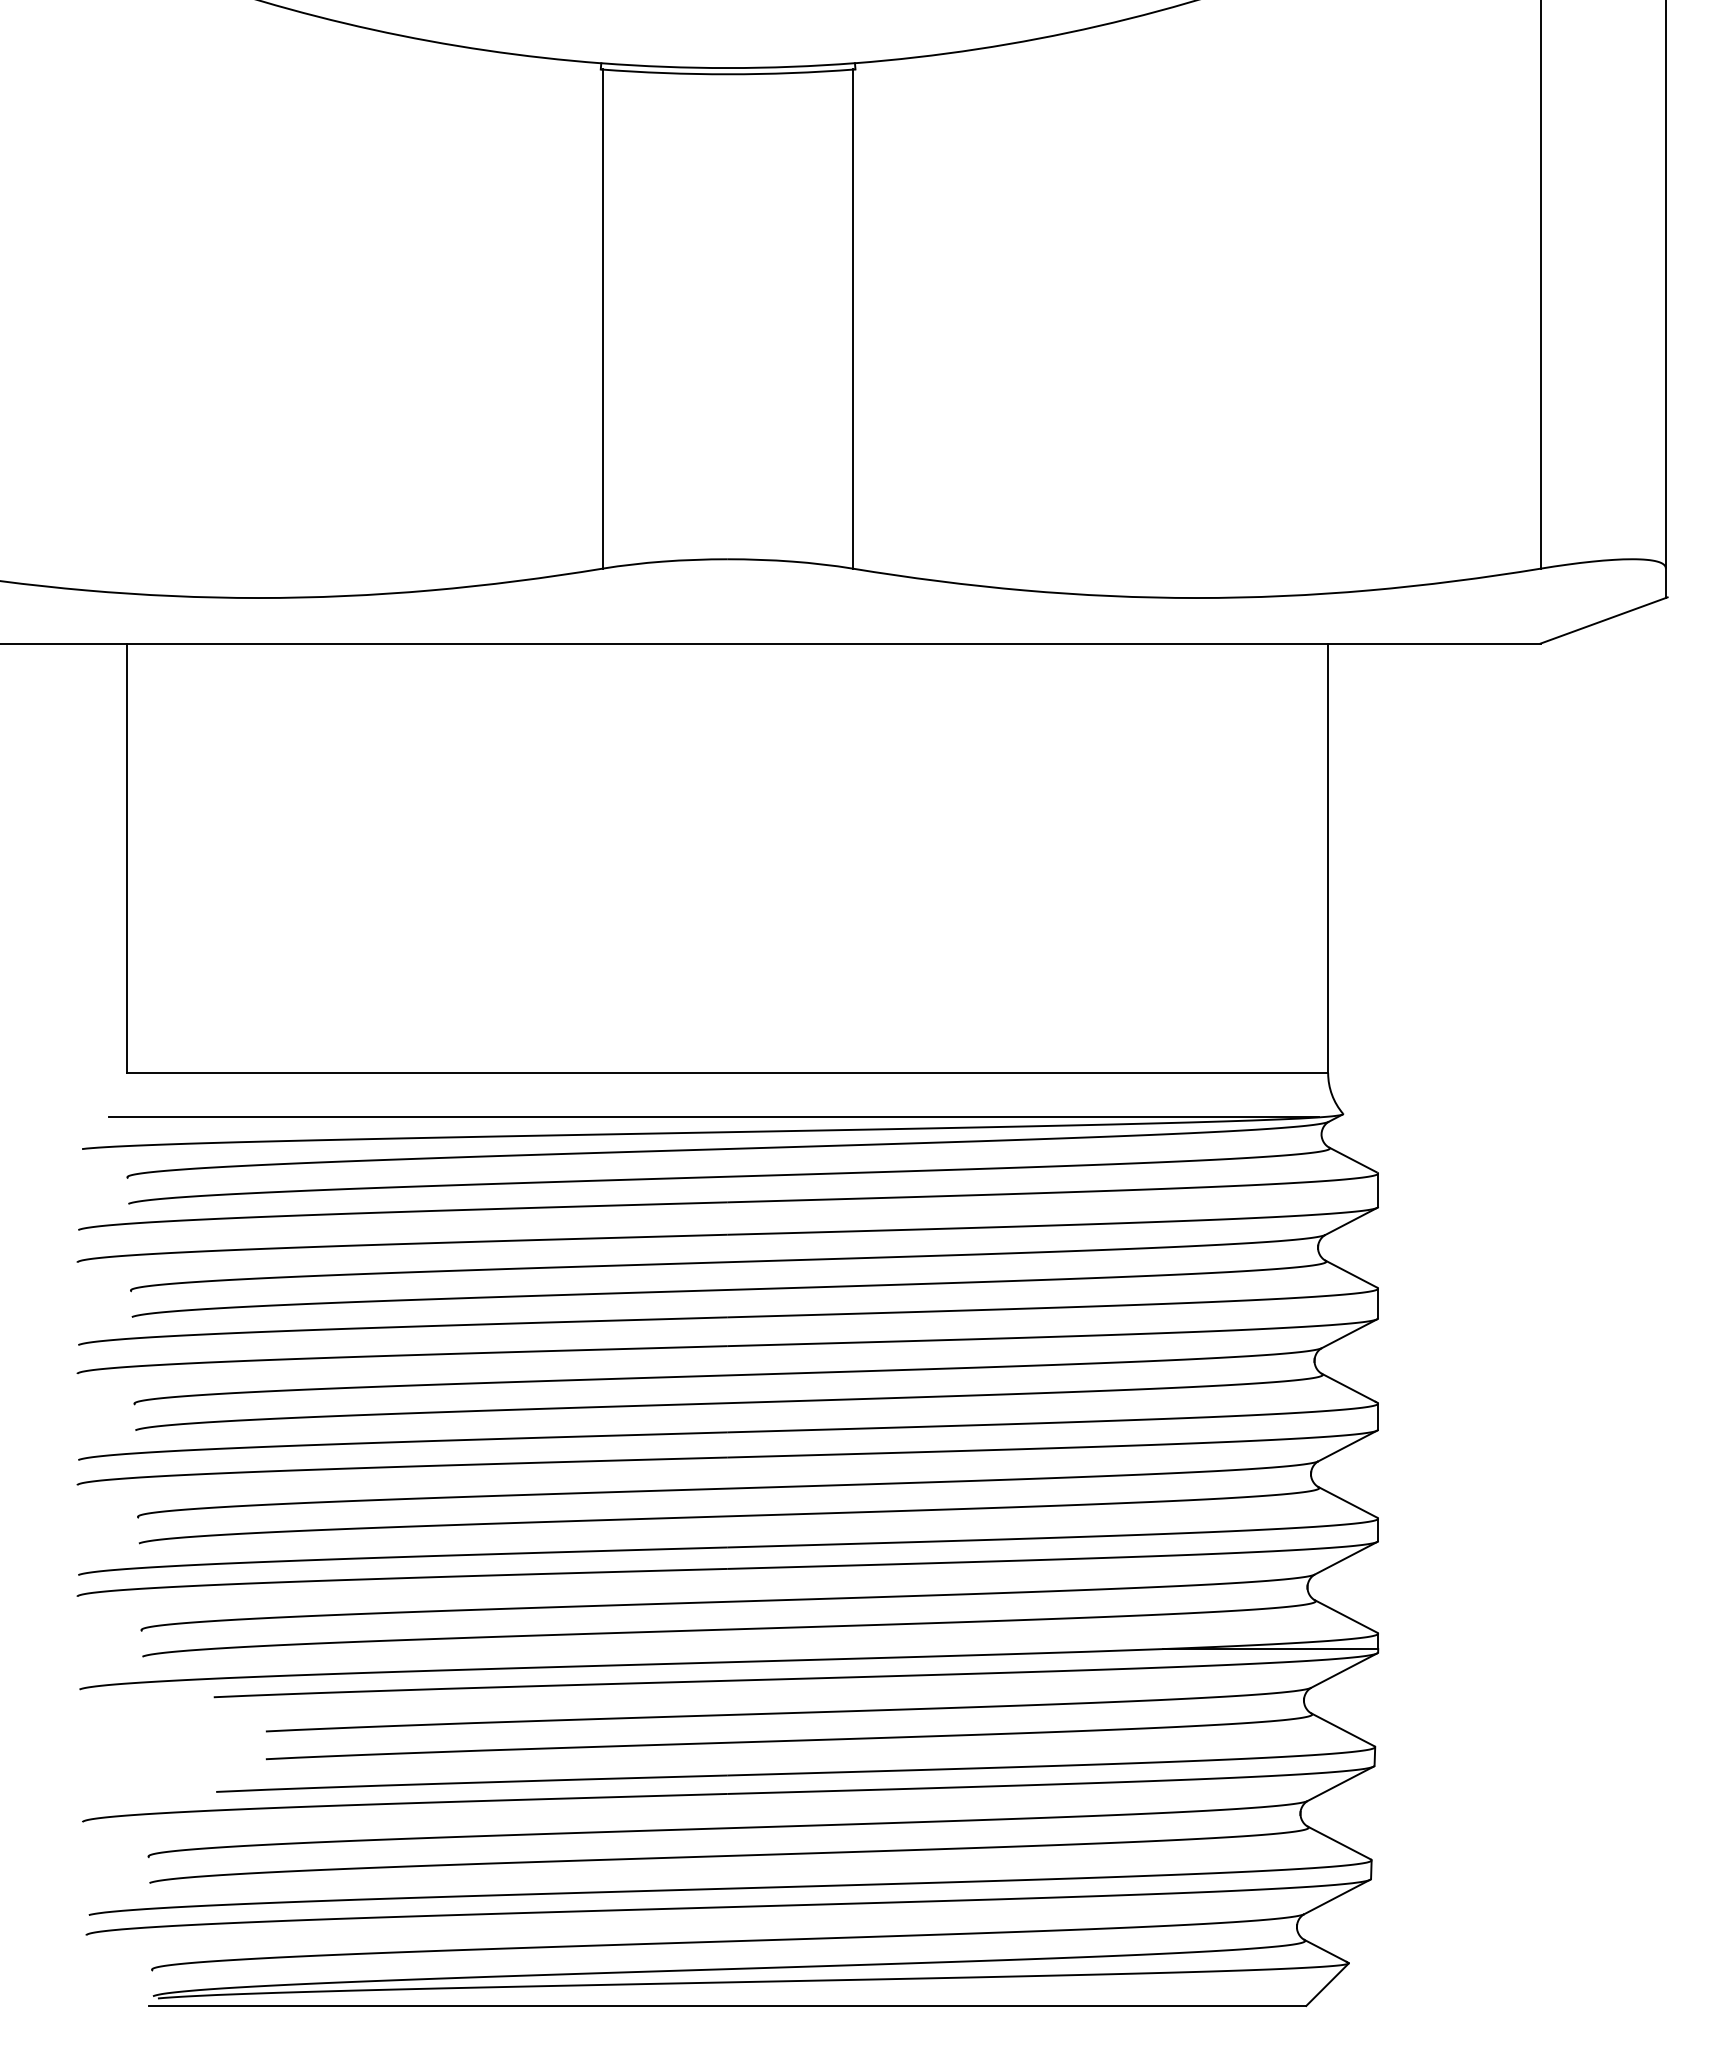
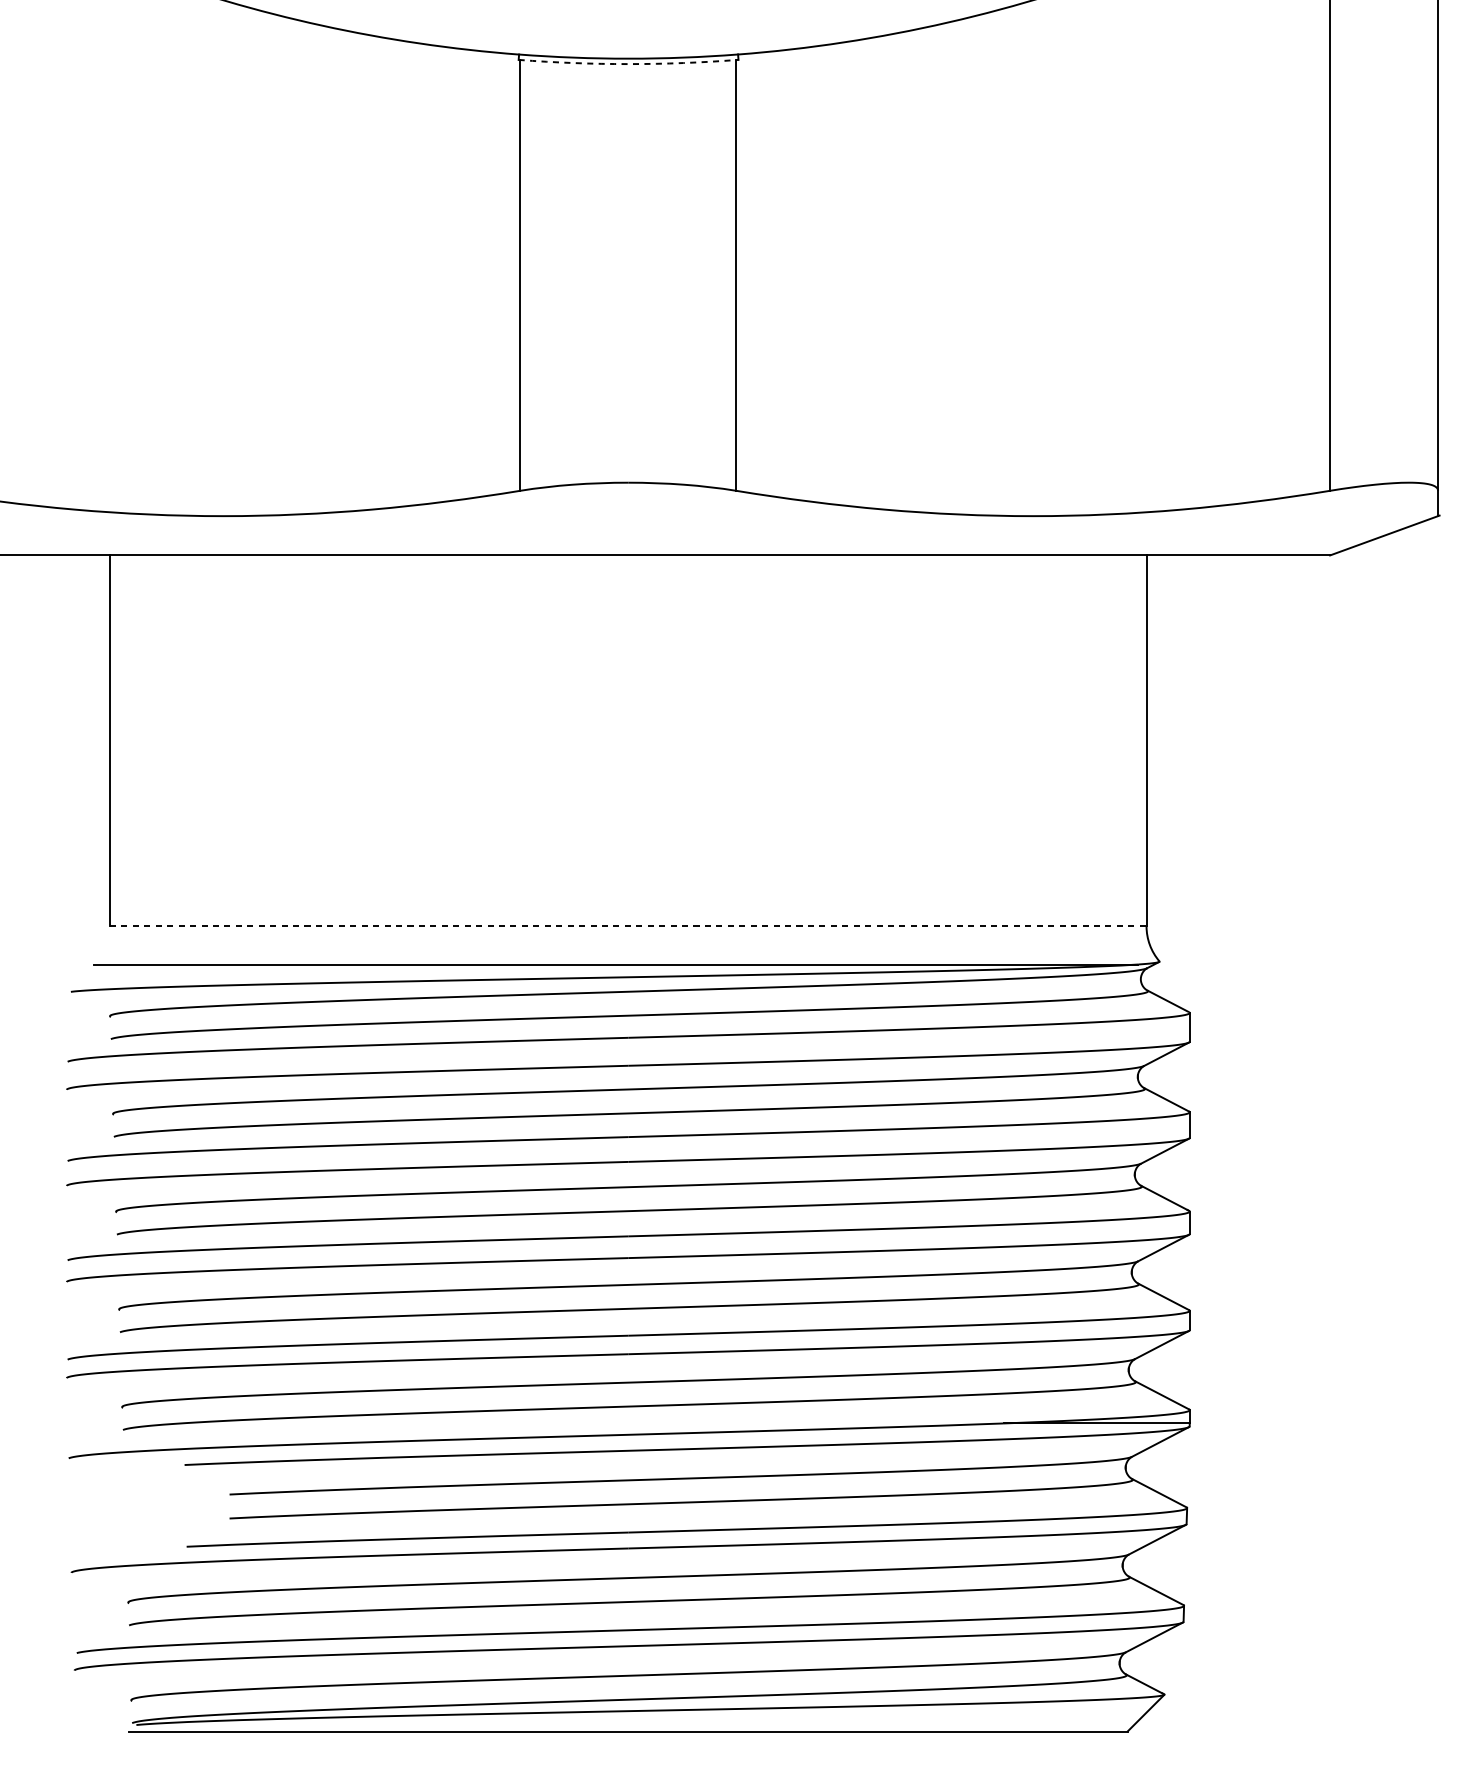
arc: (728, 74) -> (628, 64), solid -> dashed
line: (728, 1073) -> (628, 926), solid -> dashed

